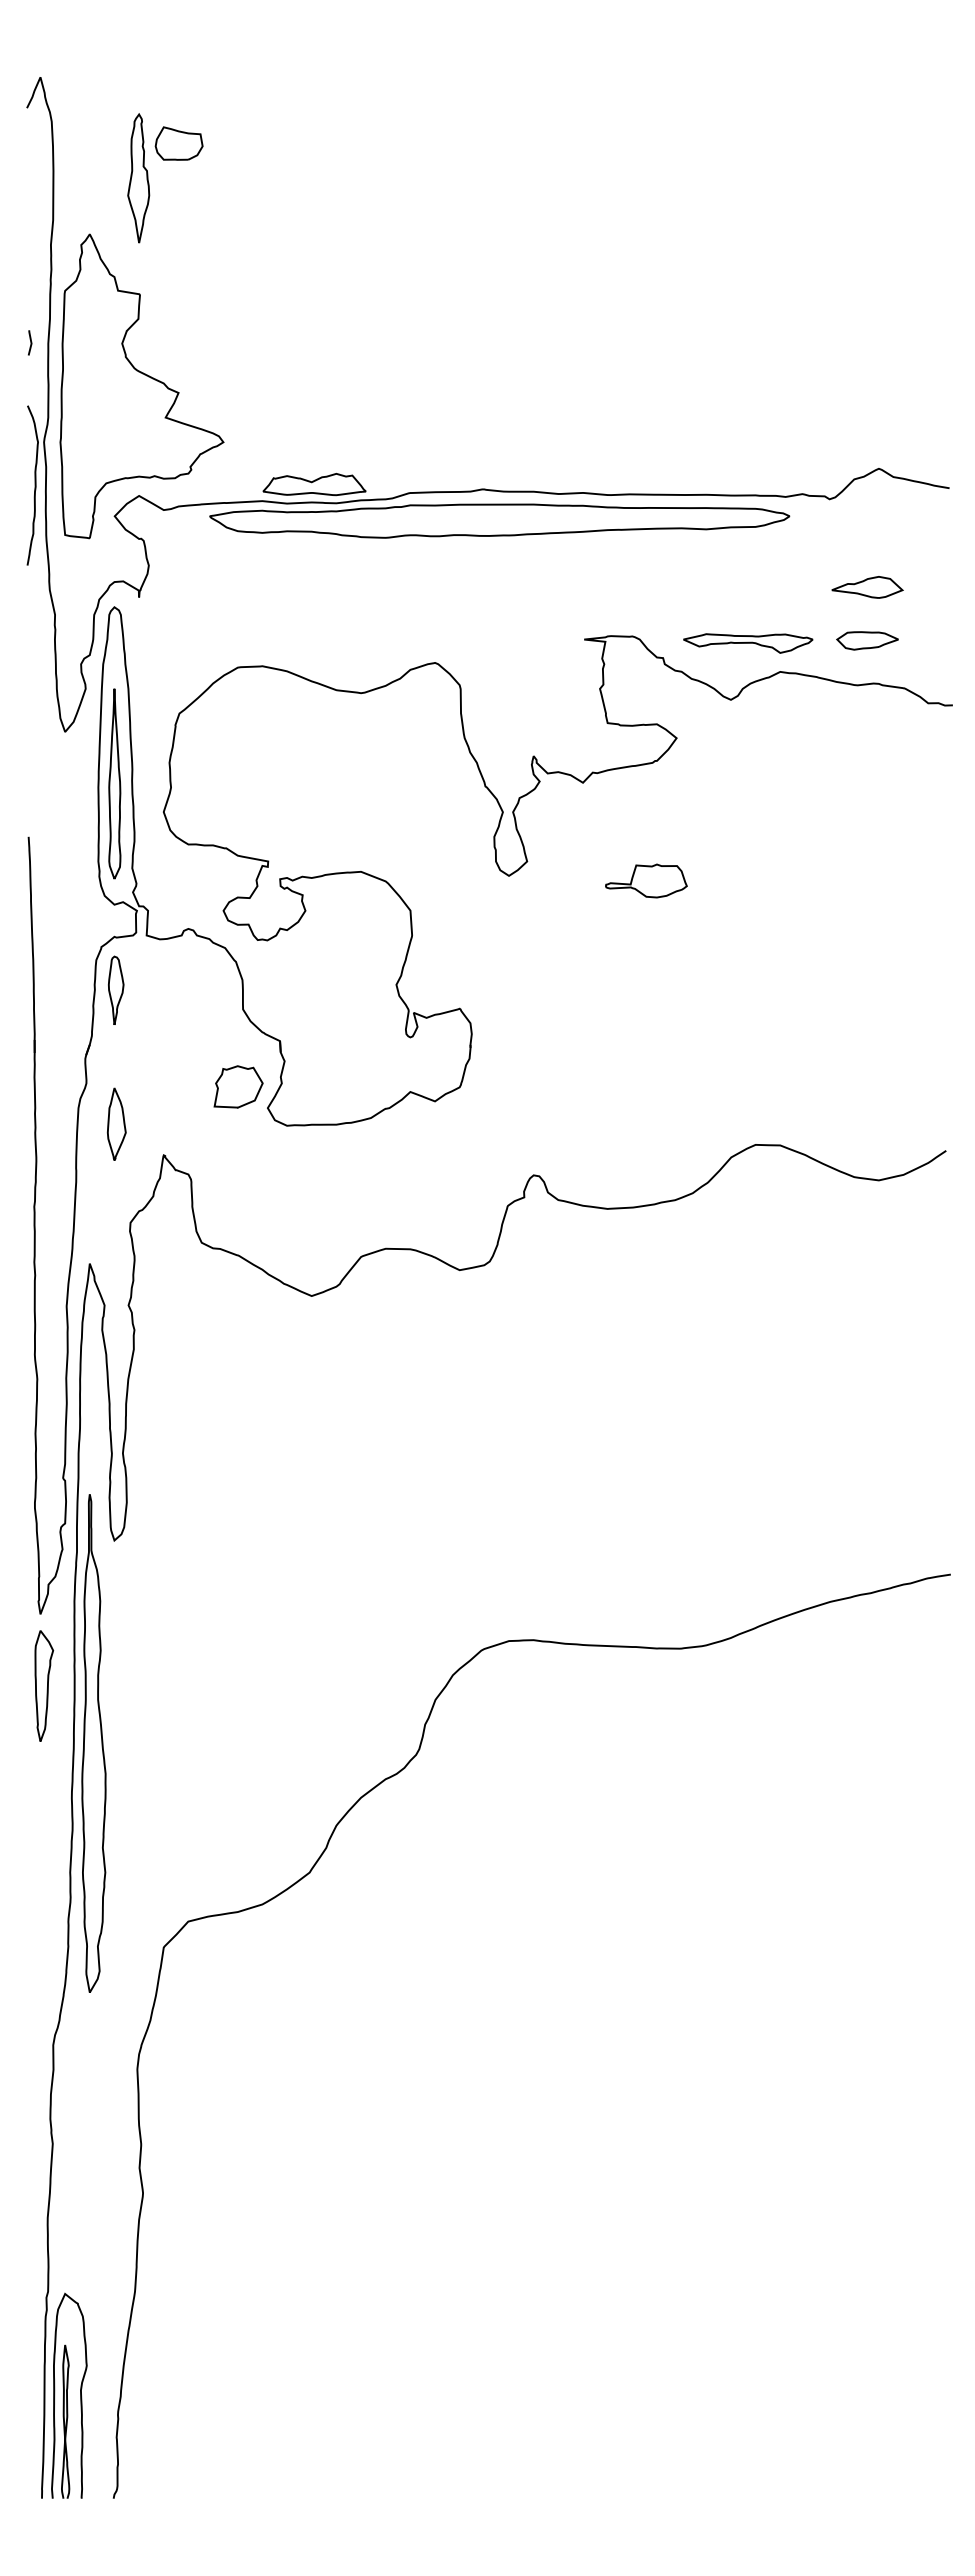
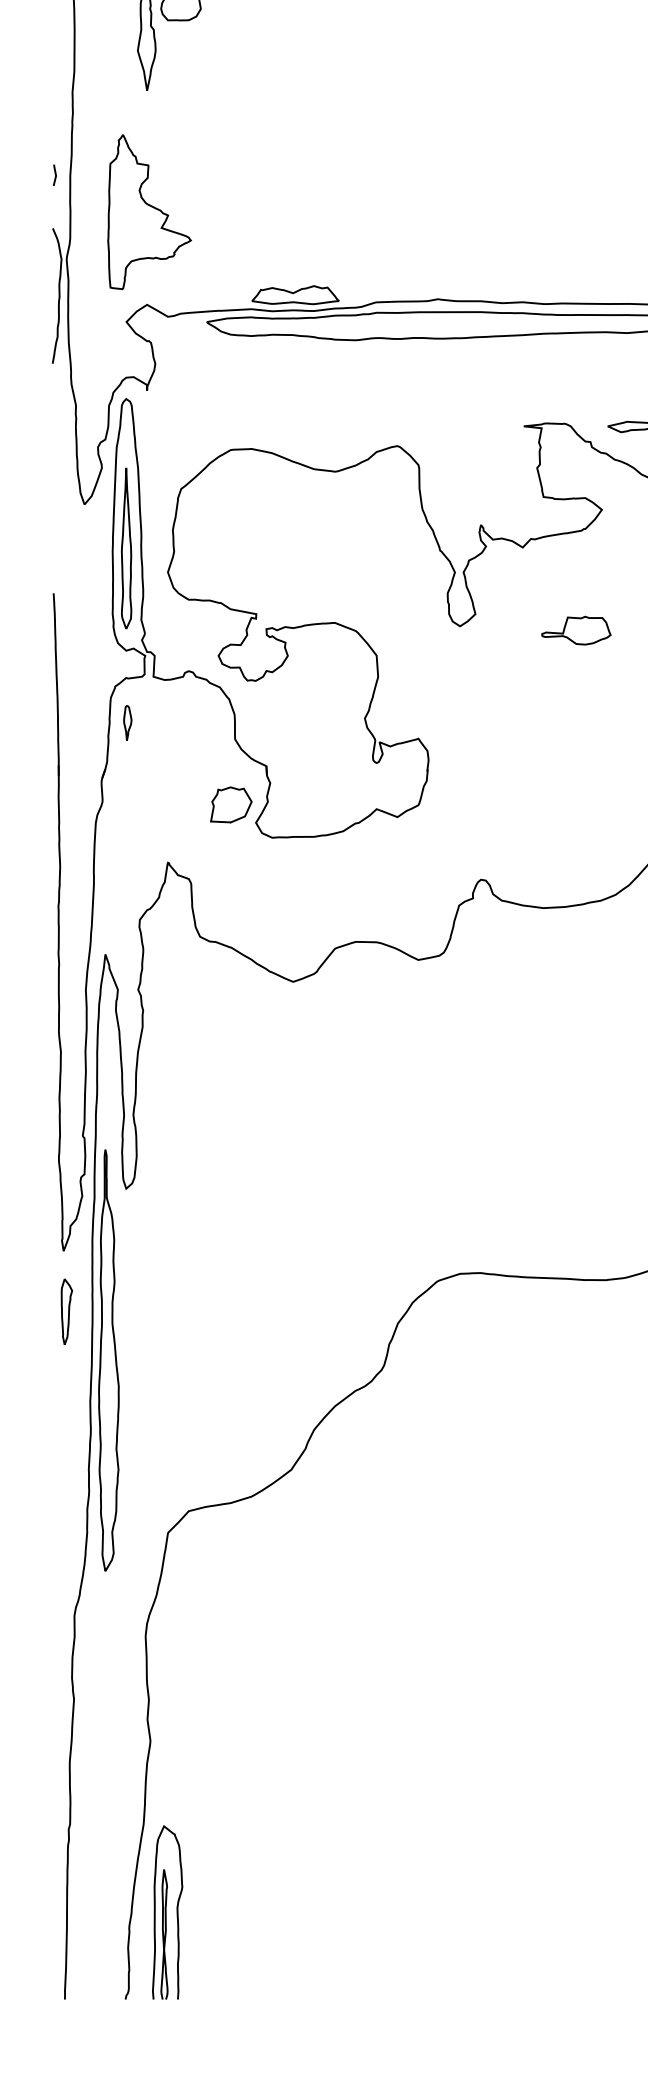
part: (141, 386) -> (149, 212), size x0.6
part: (116, 989) -> (127, 722), size x0.6
part: (116, 1123) -> (127, 835), removed
part: (44, 1685) -> (67, 1311), size x0.7
part: (69, 2395) -> (167, 1912), moved

